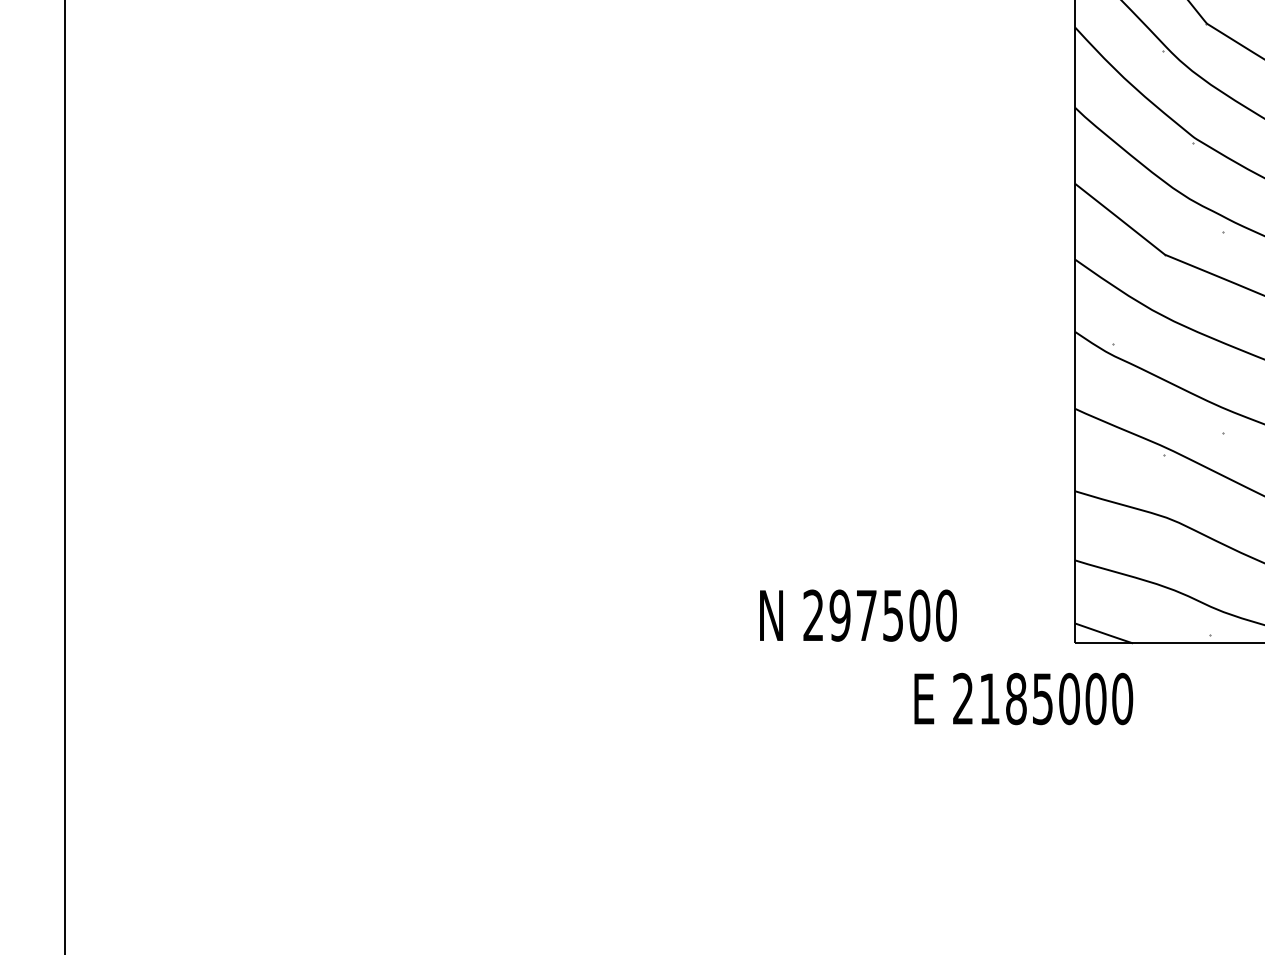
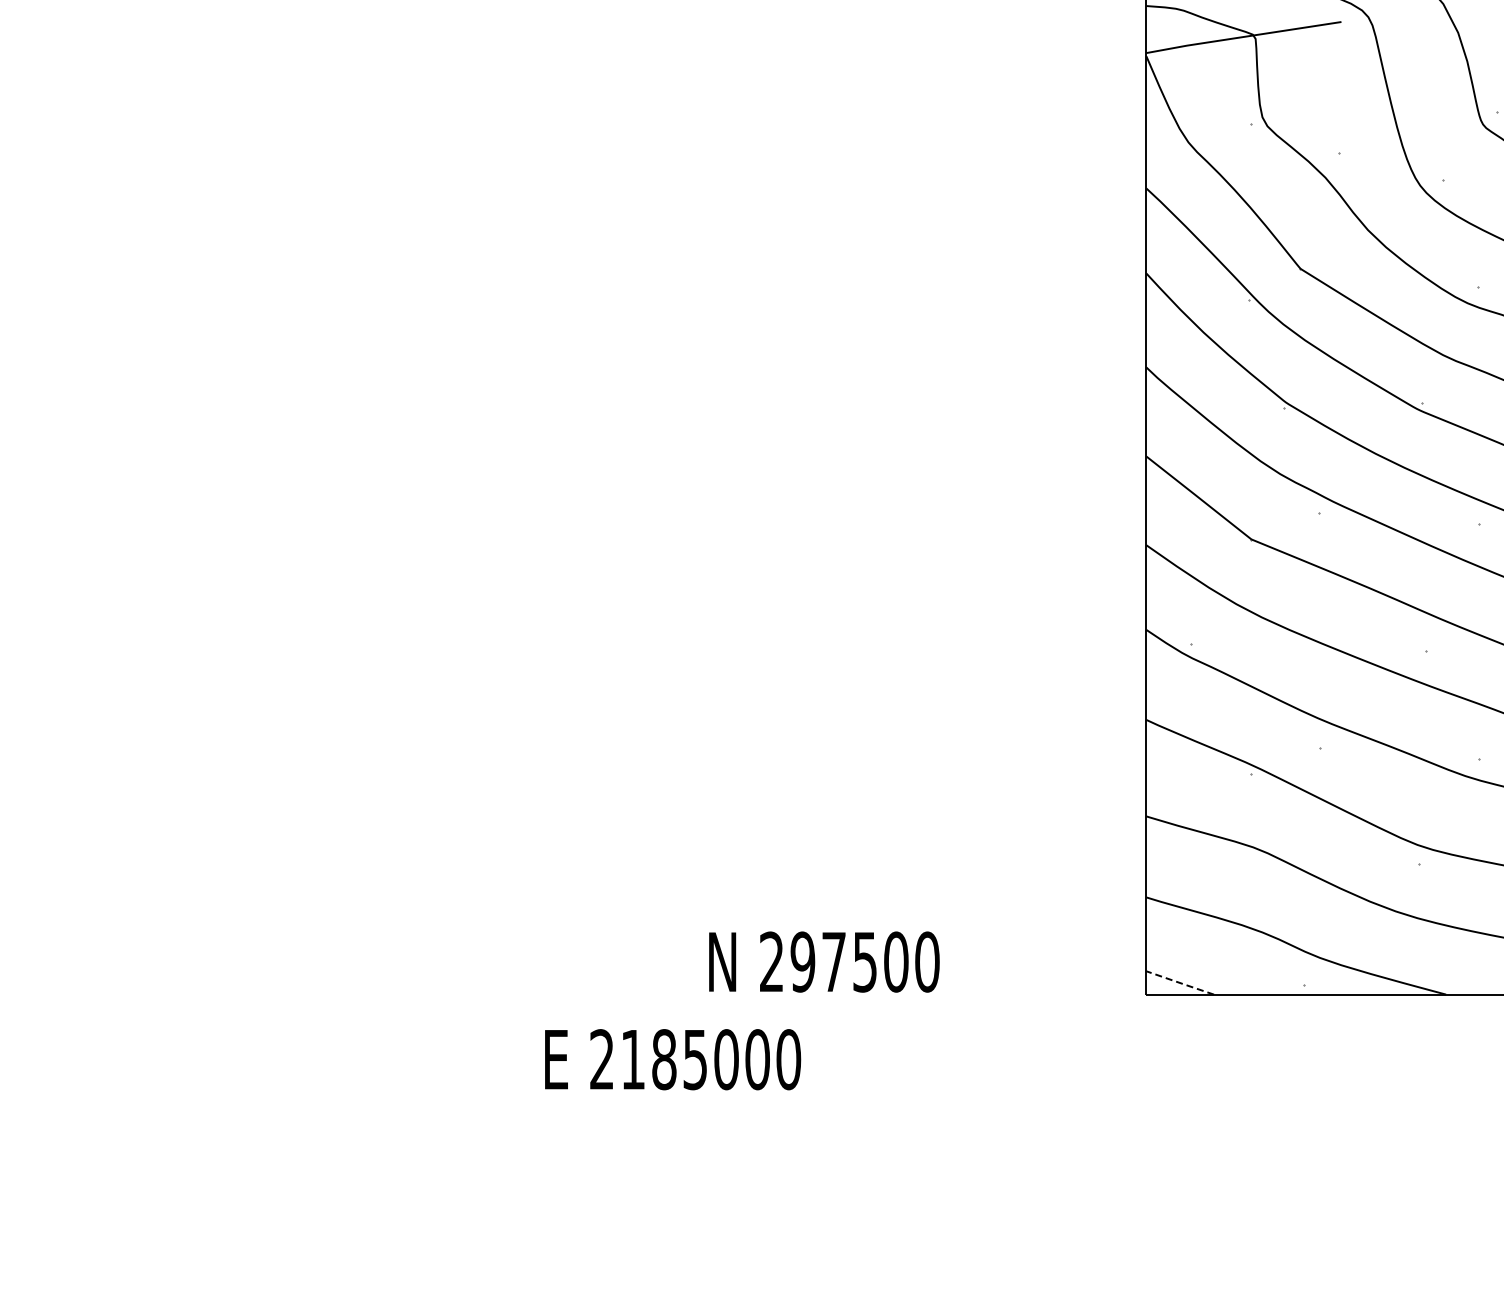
text: (858, 615) -> (824, 961), moved
line: (1104, 633) -> (1180, 982), solid -> dashed
text: (1024, 698) -> (673, 1059), moved

